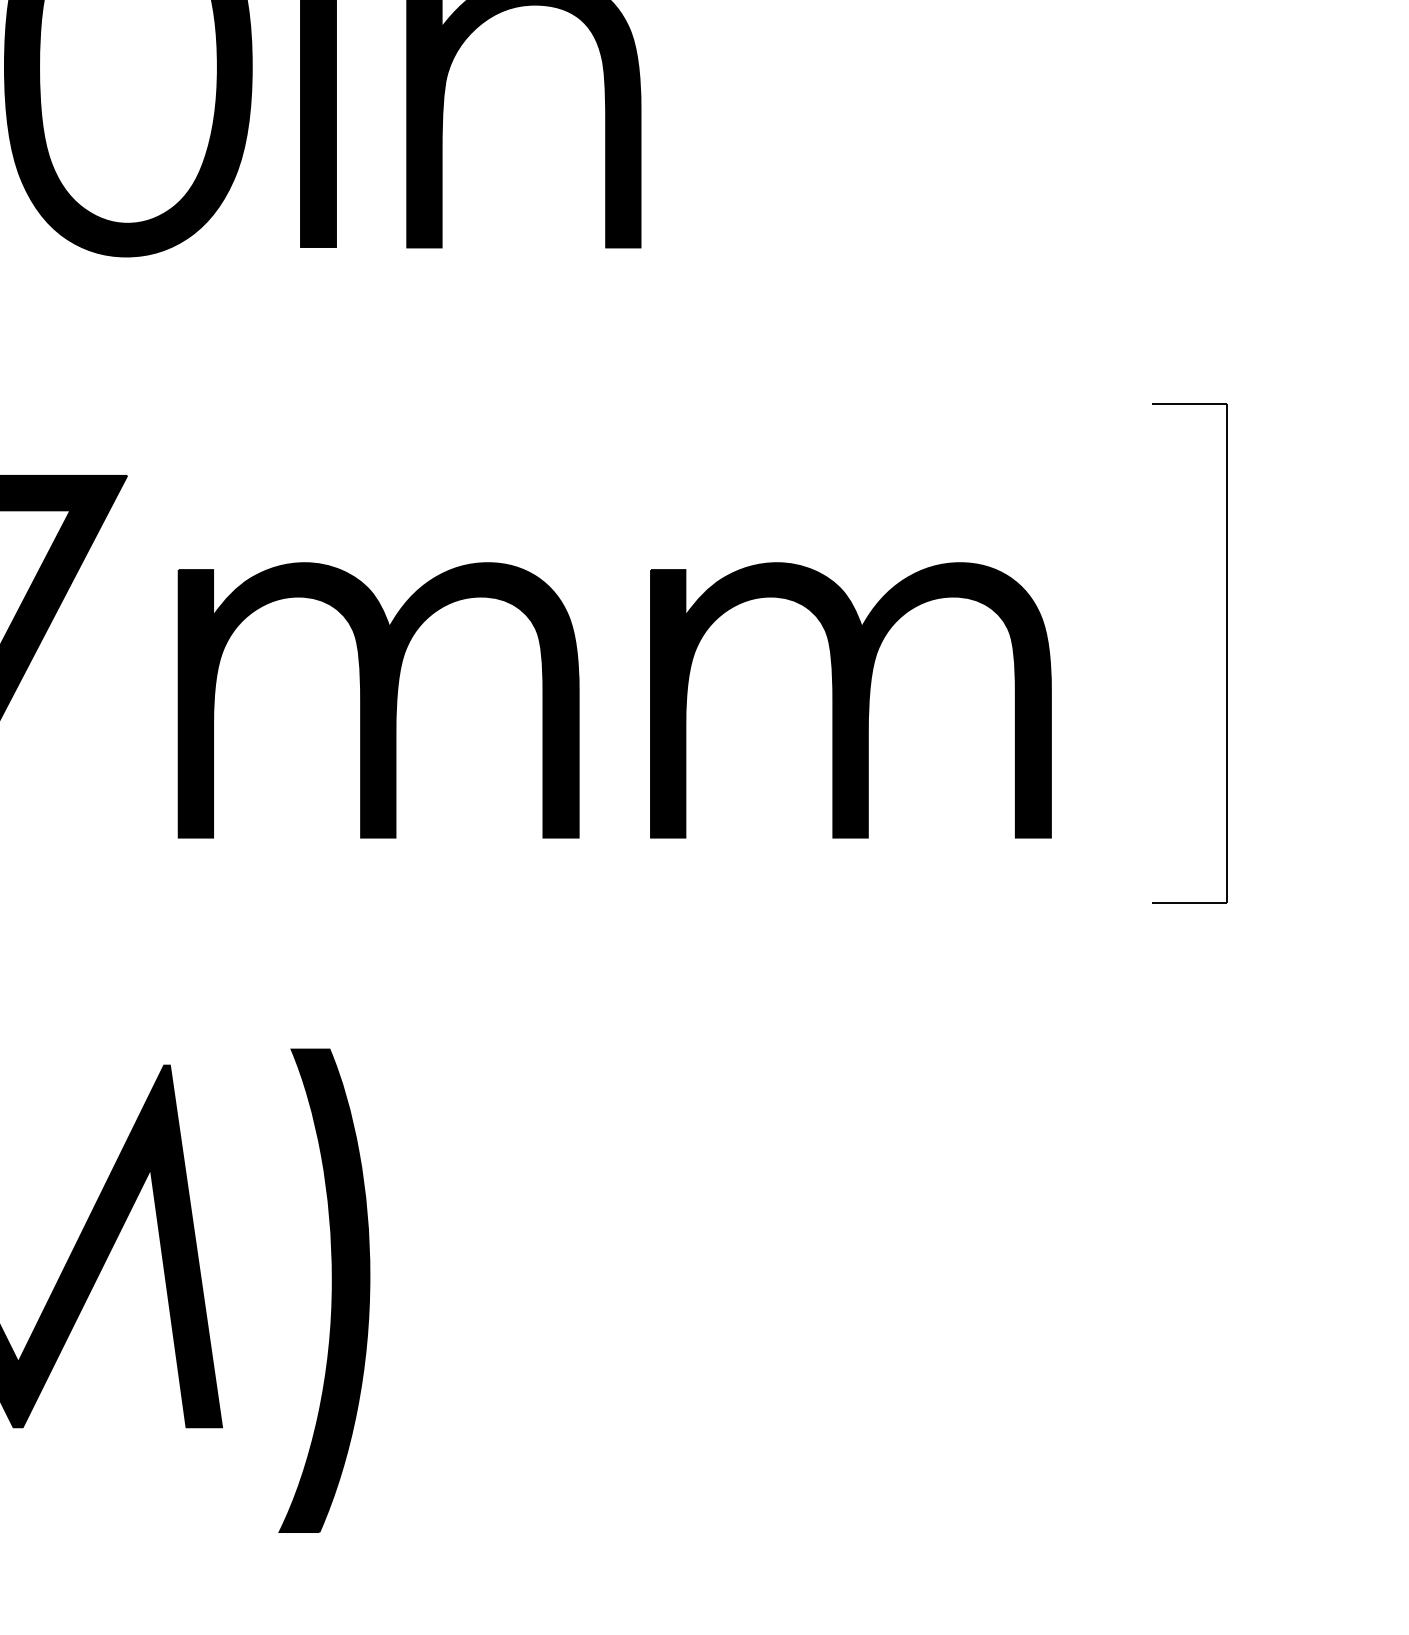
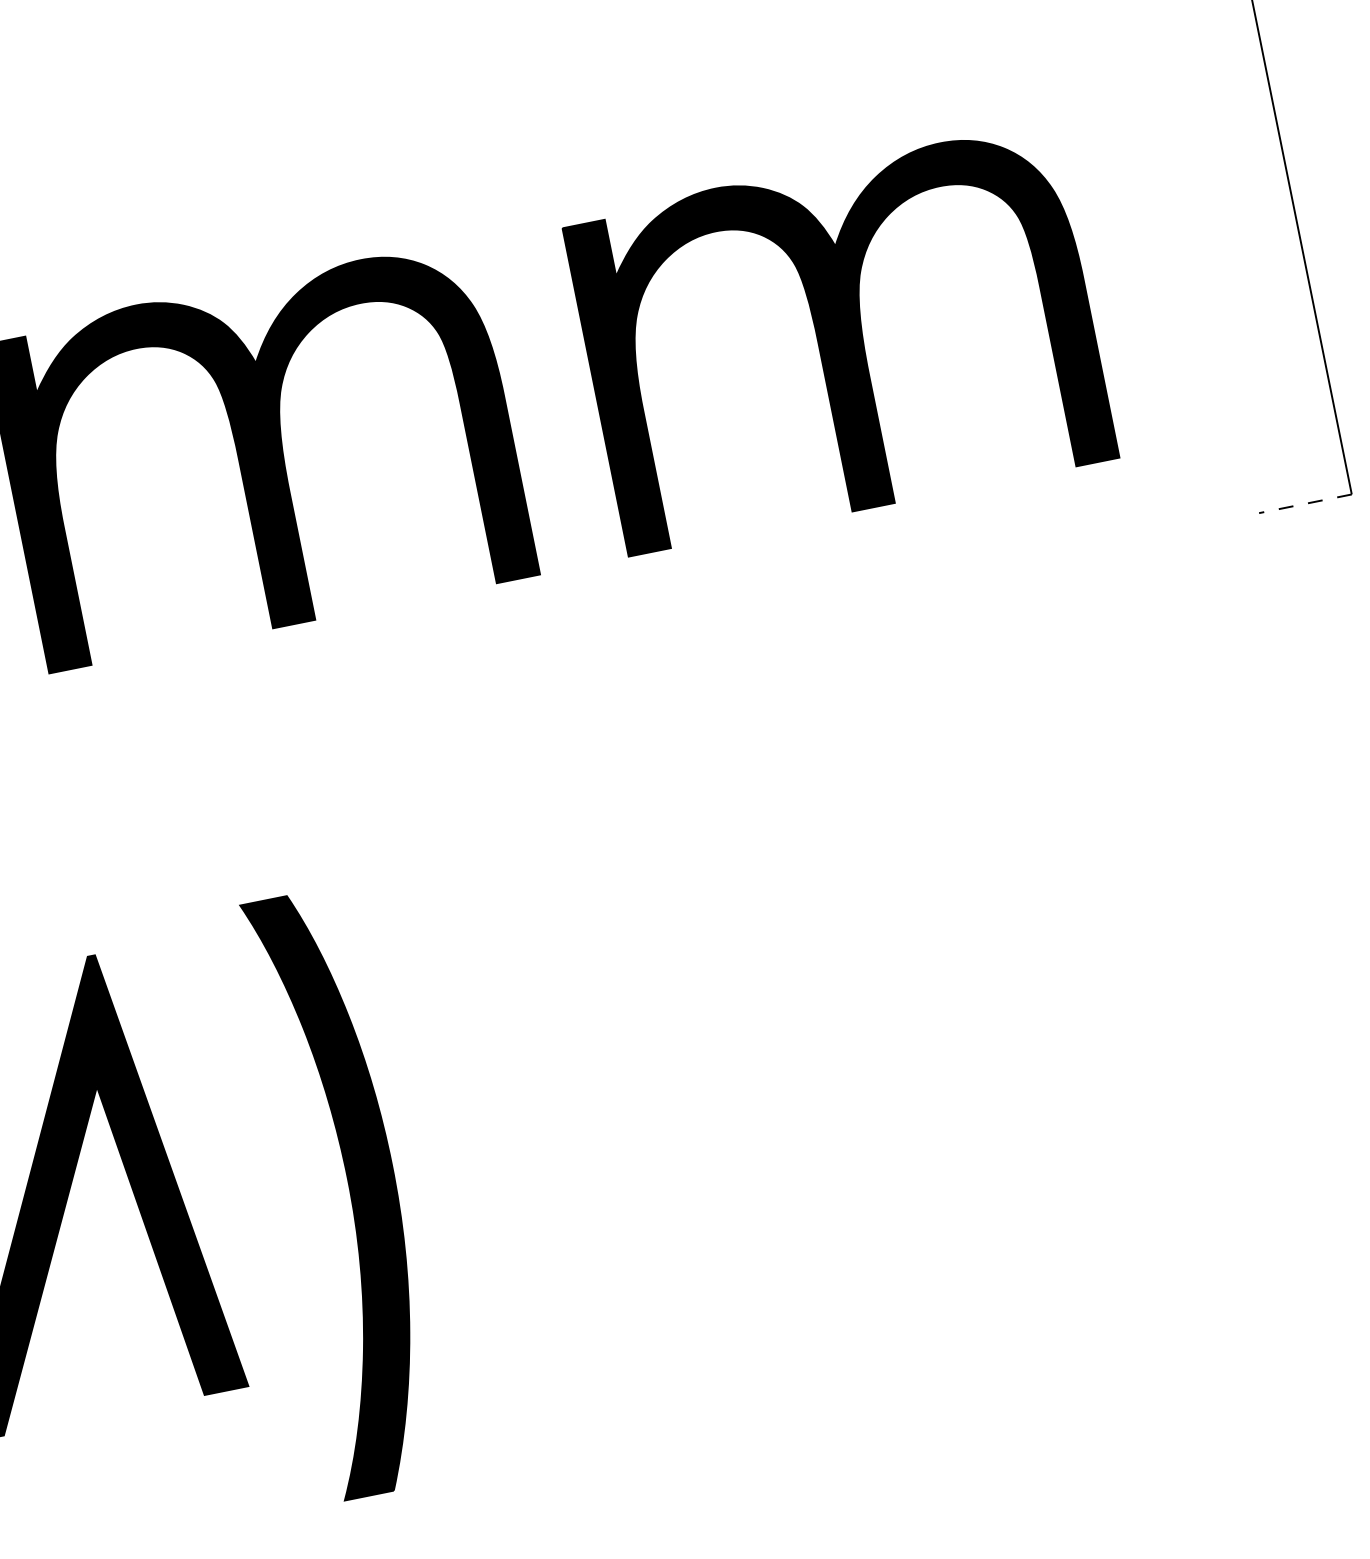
line: (1189, 903) -> (1305, 504), solid -> dashed

